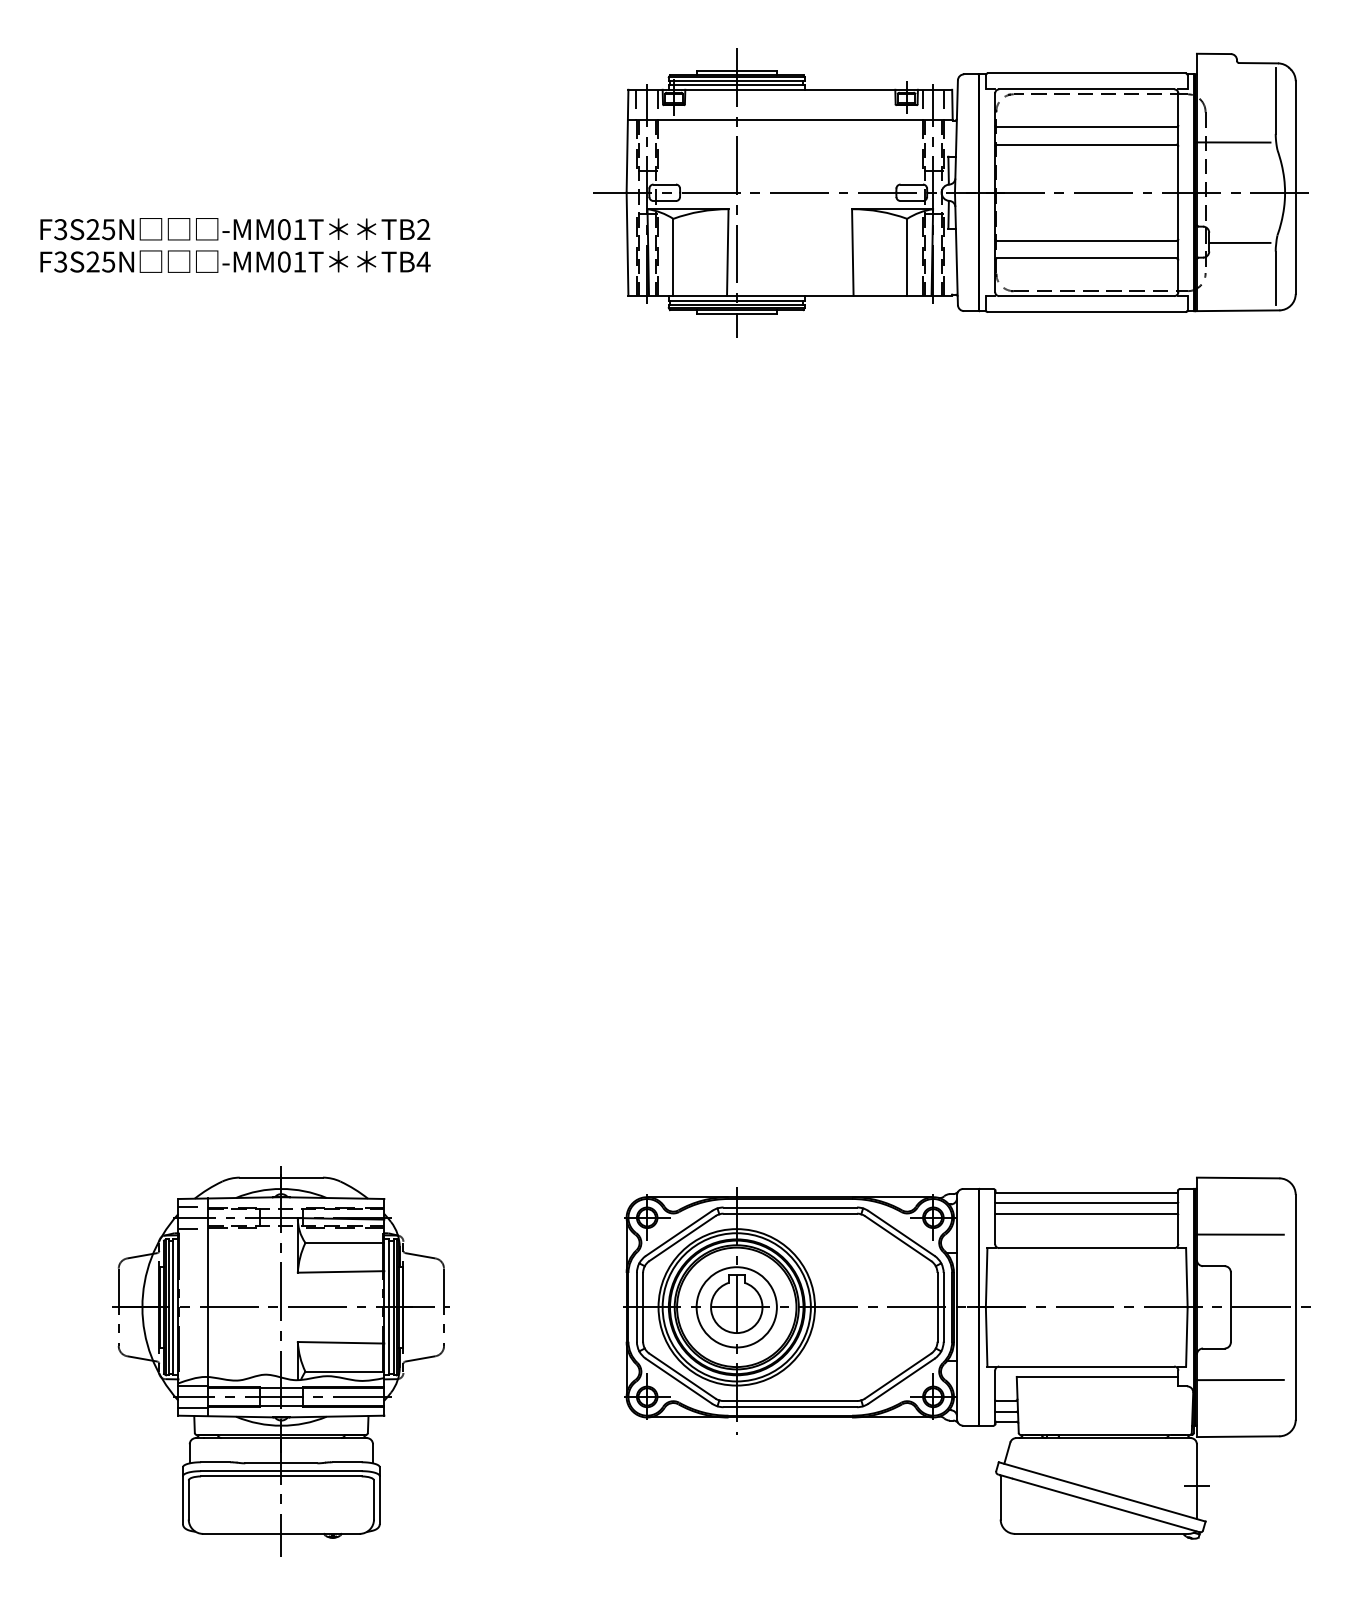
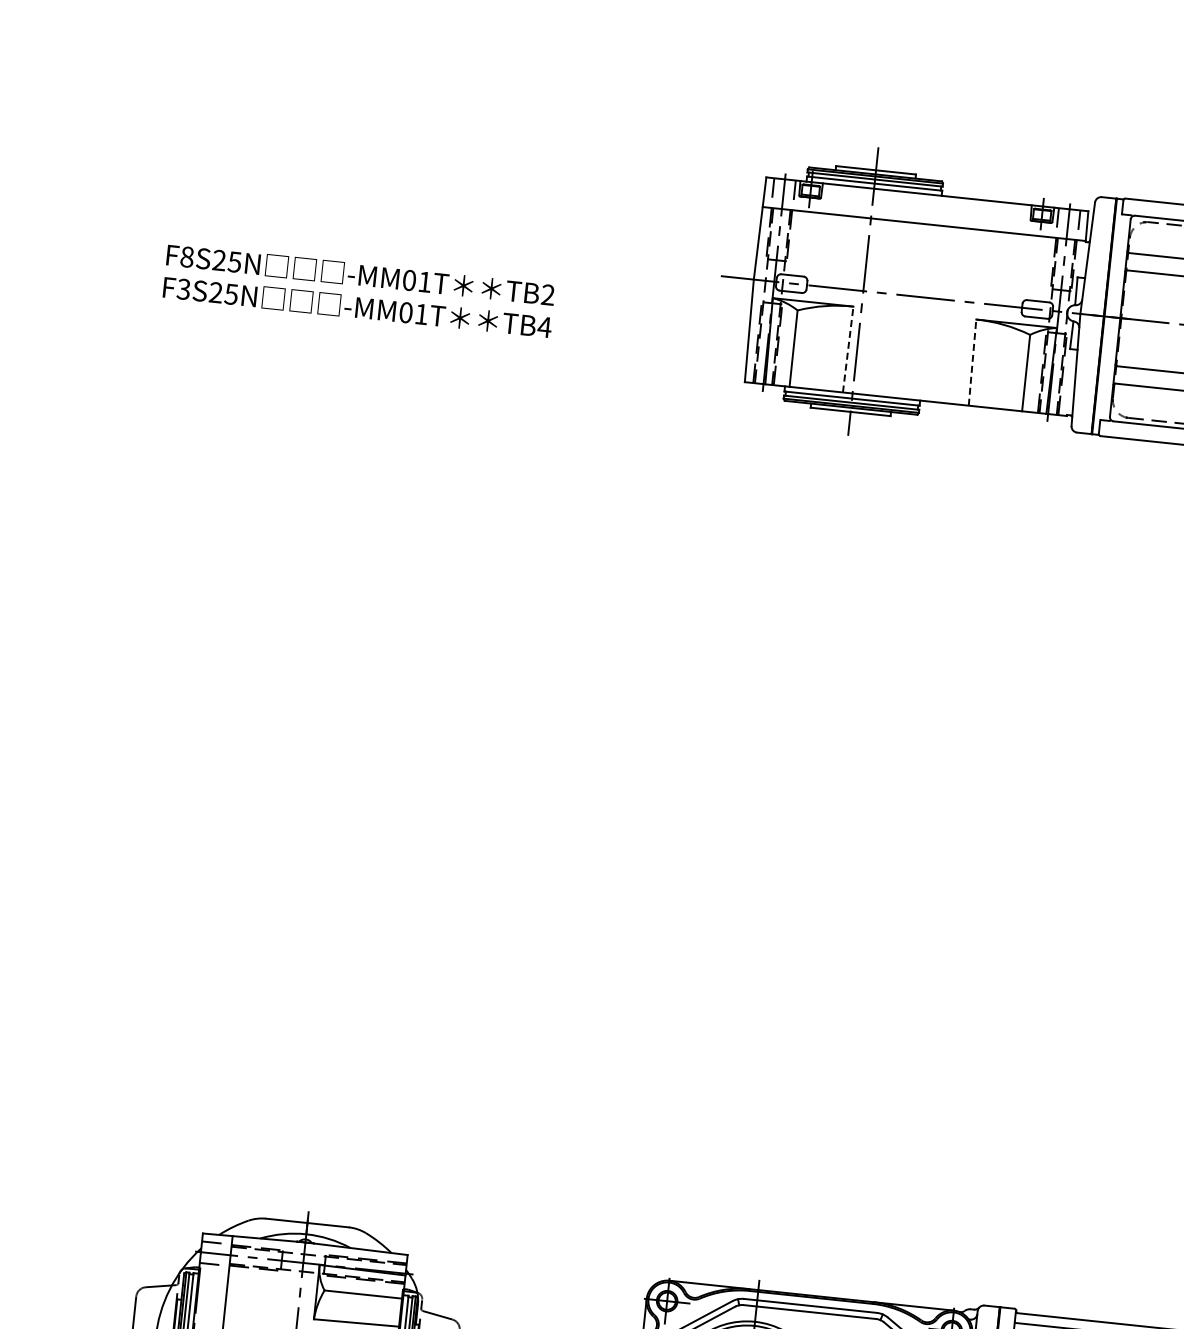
text: (60, 229) -> (186, 256), F3S25N -> F8S25N
line: (727, 251) -> (848, 348), solid -> dashed
line: (852, 251) -> (972, 361), solid -> dashed

